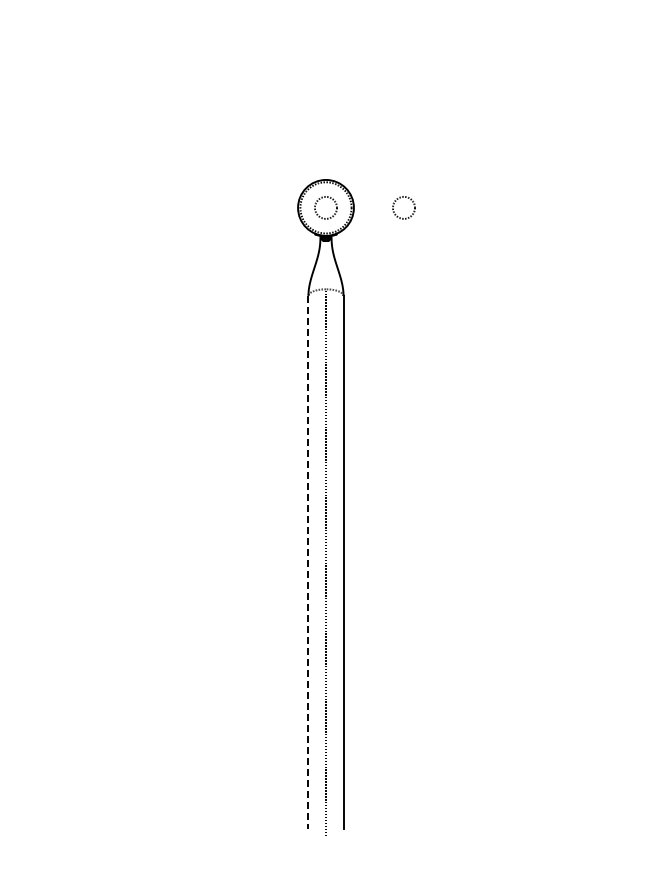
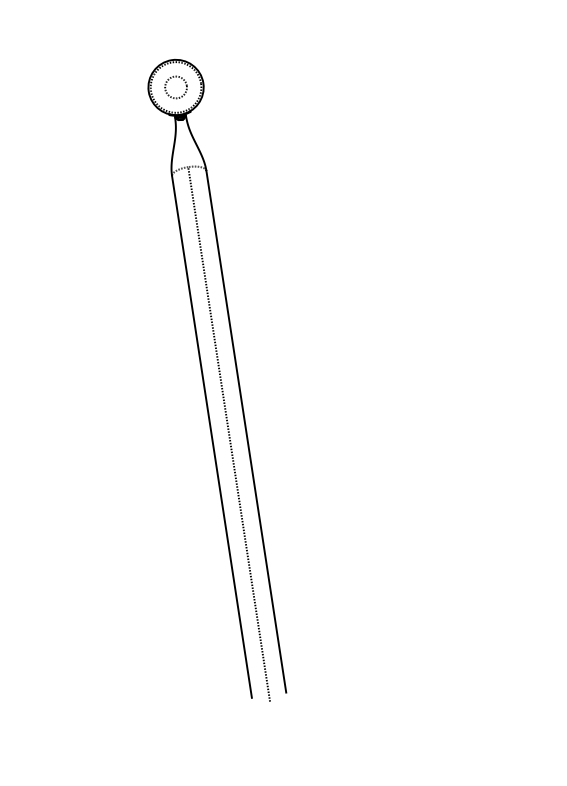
circle: (403, 207) -> (251, 75), removed
line: (308, 562) -> (212, 436), dashed -> solid

